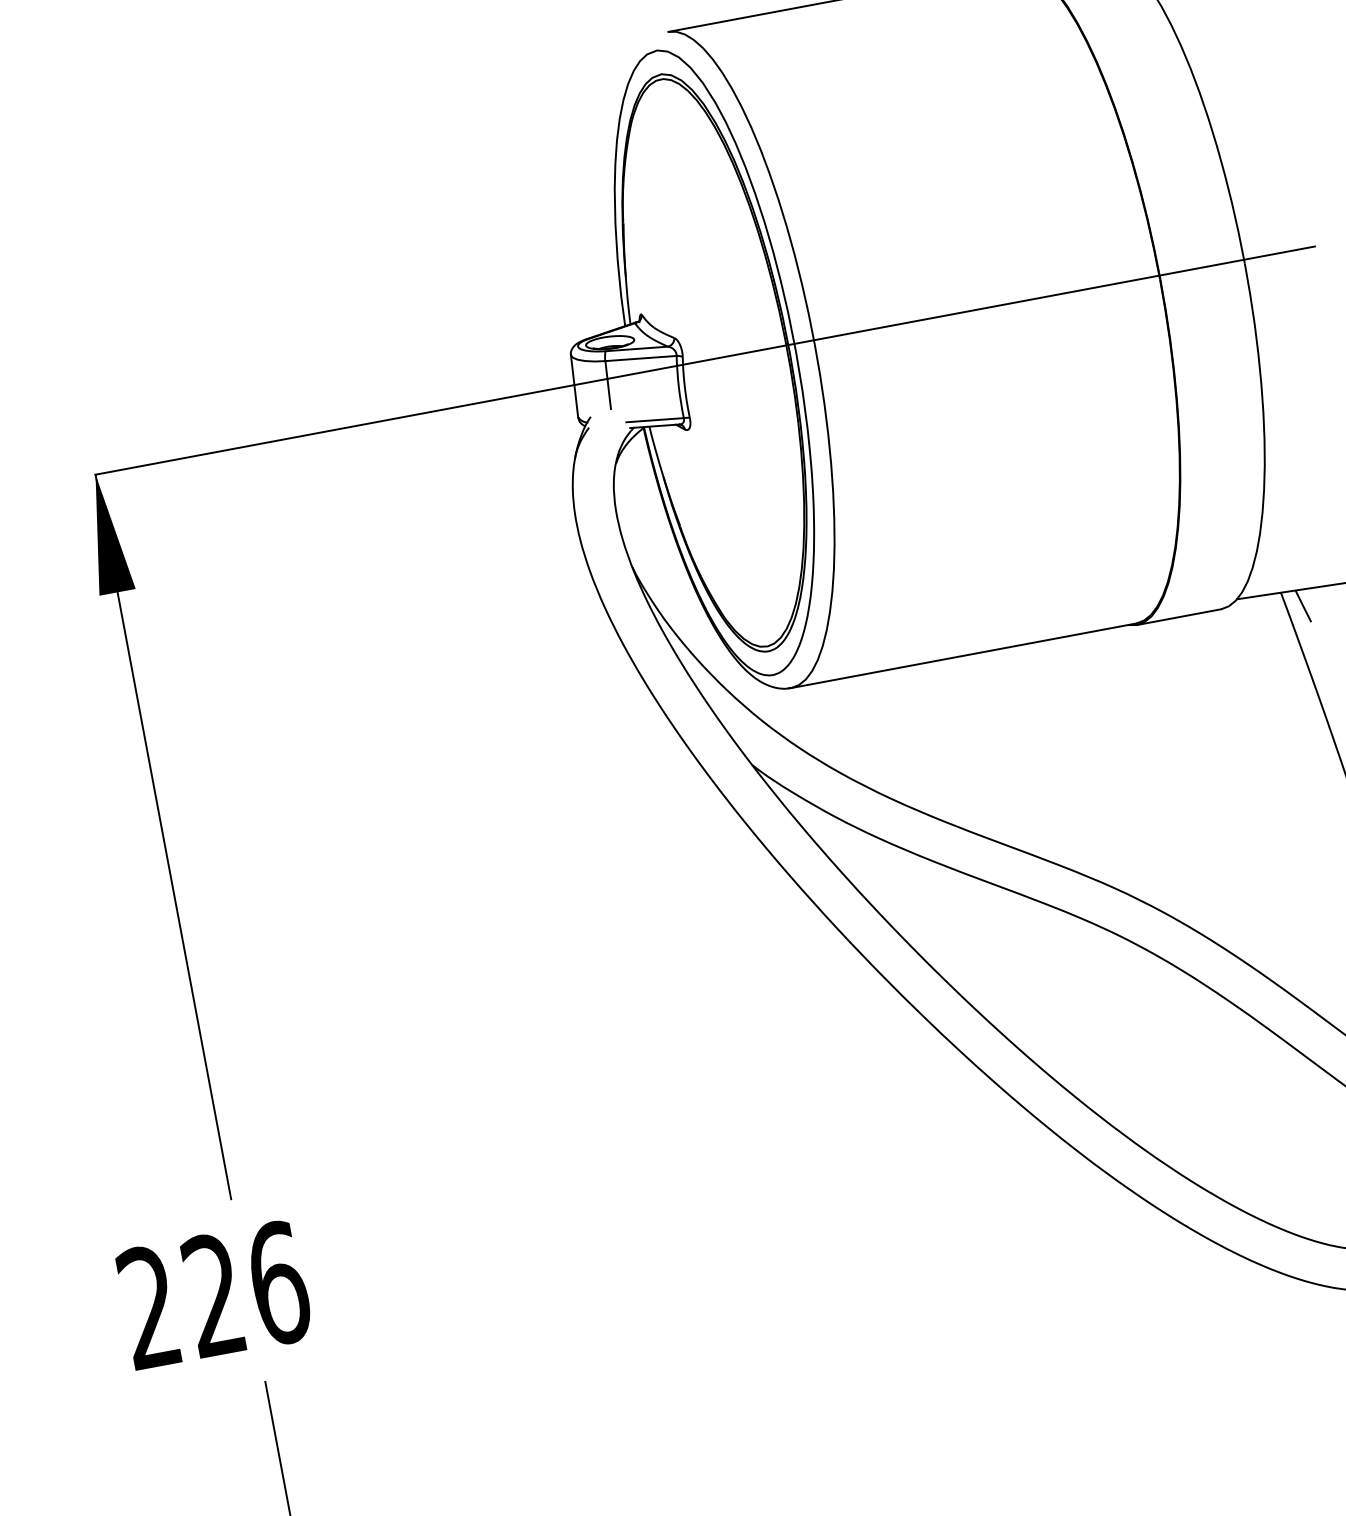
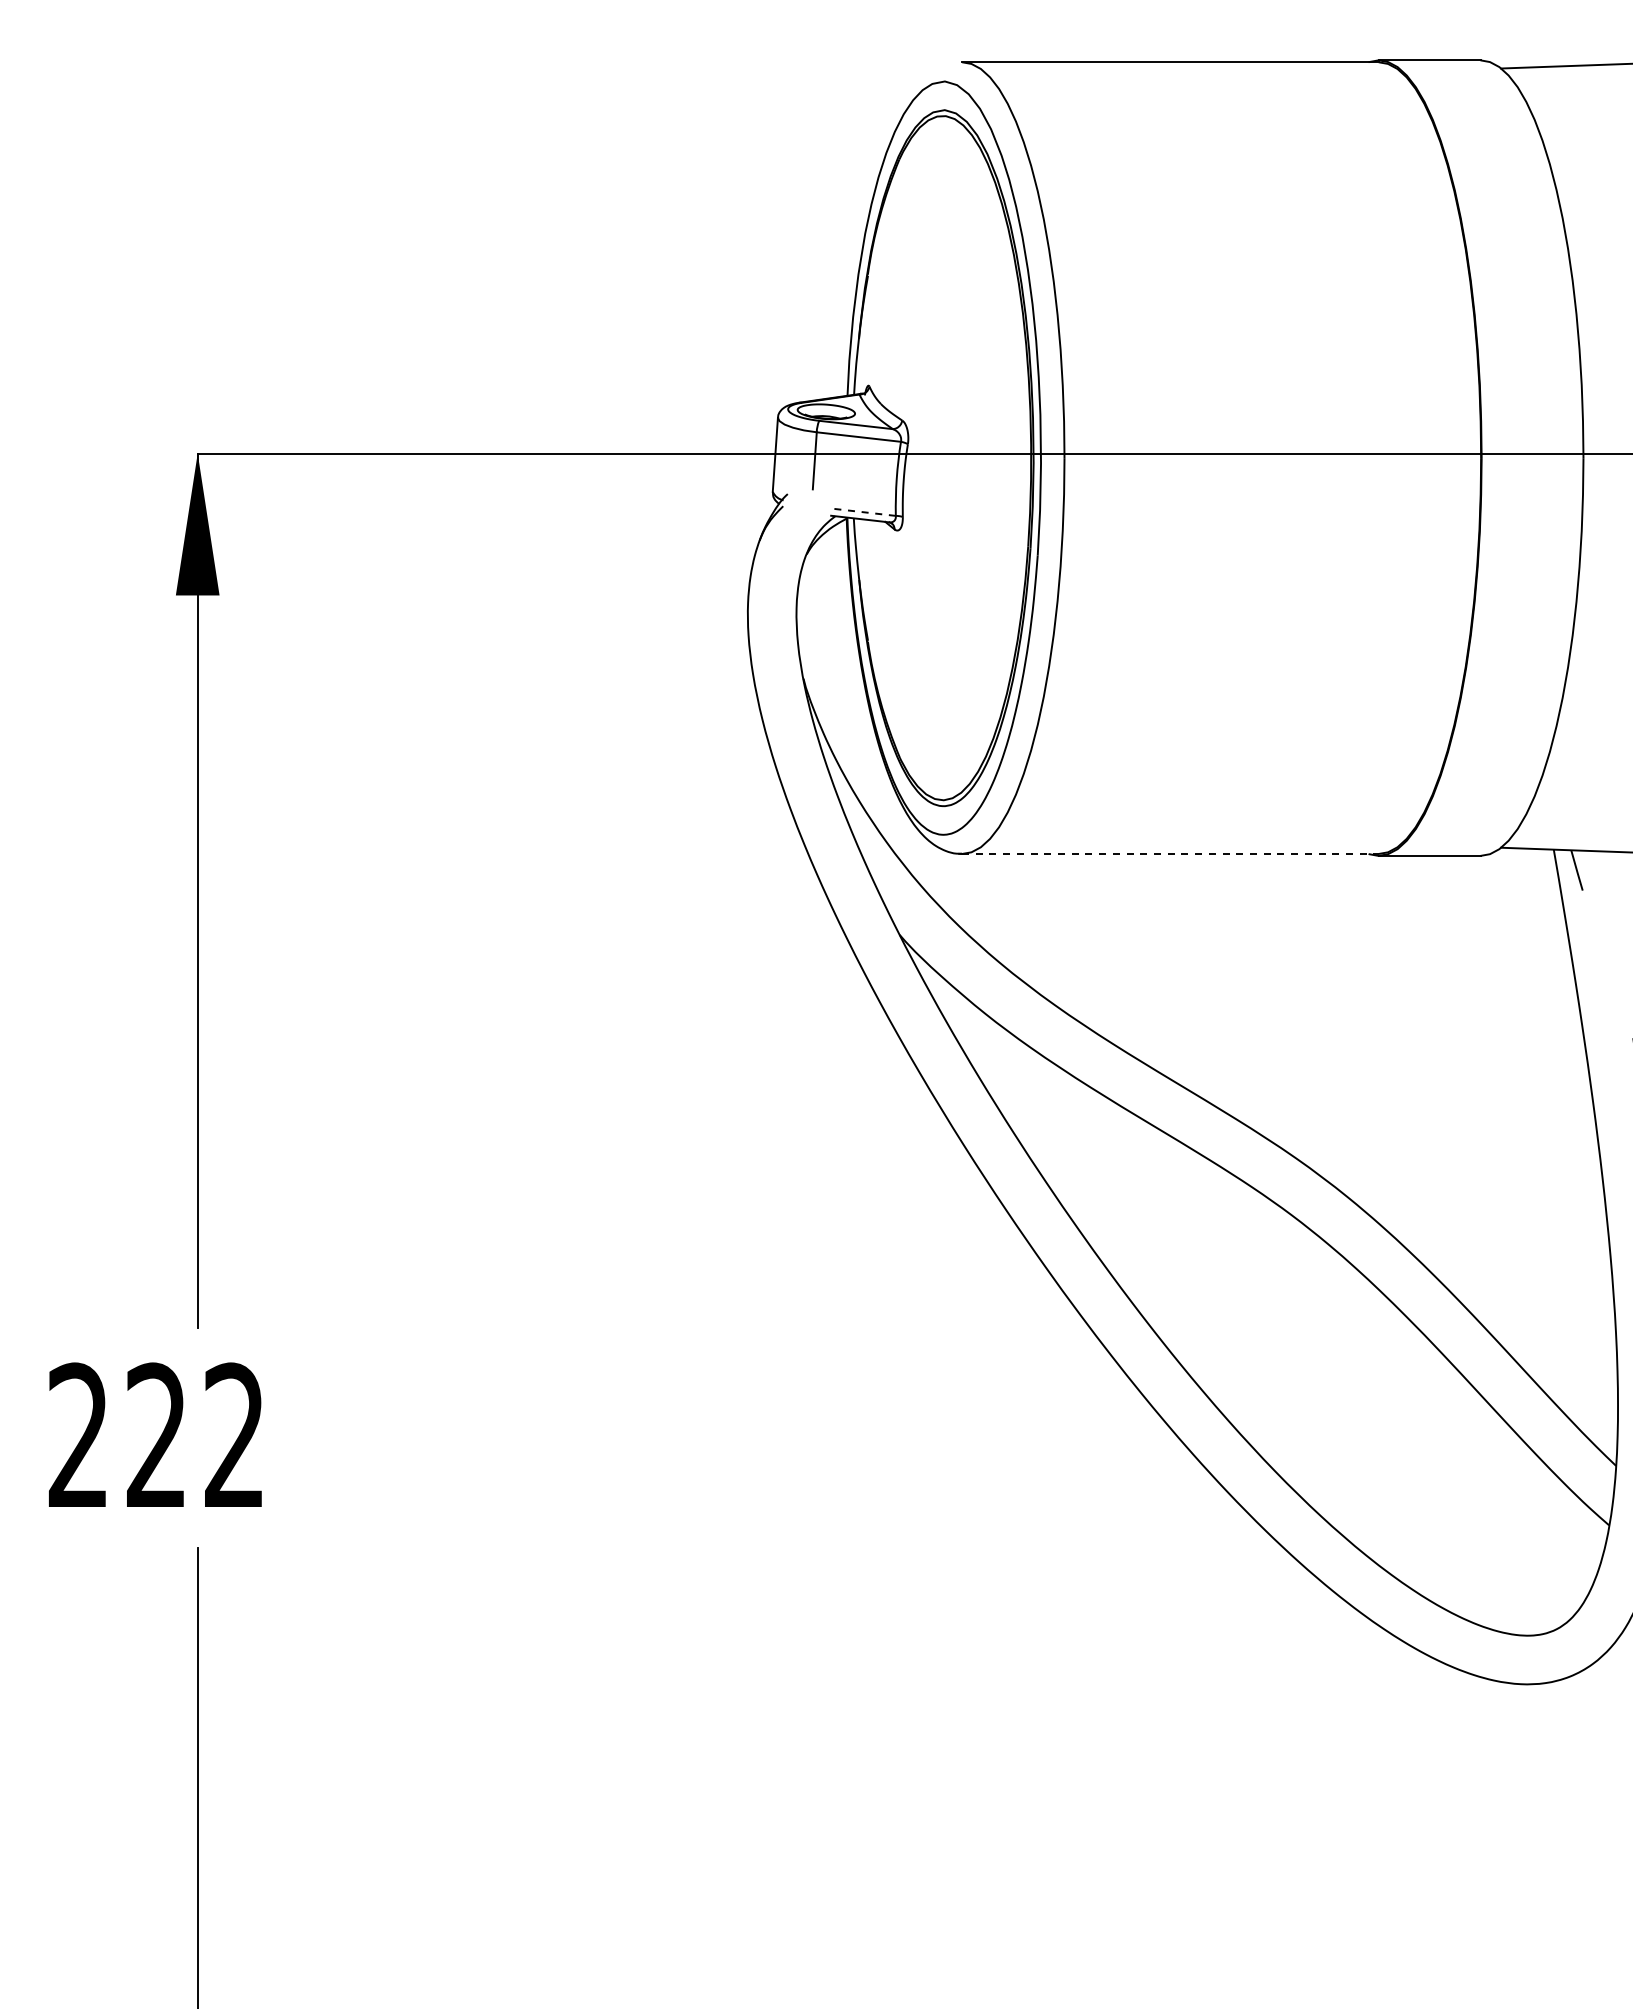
line: (654, 419) -> (861, 511), solid -> dashed
line: (963, 655) -> (1170, 853), solid -> dashed
text: (279, 1282) -> (235, 1435), 226 -> 222

